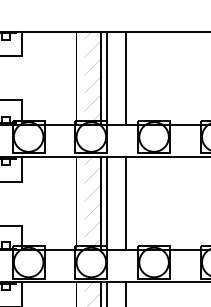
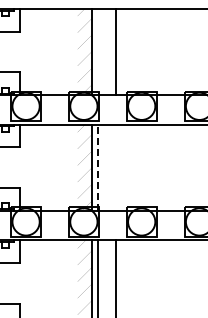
line: (107, 78) -> (98, 52), removed
line: (107, 203) -> (98, 167), solid -> dashed
line: (126, 203) -> (116, 167), removed

